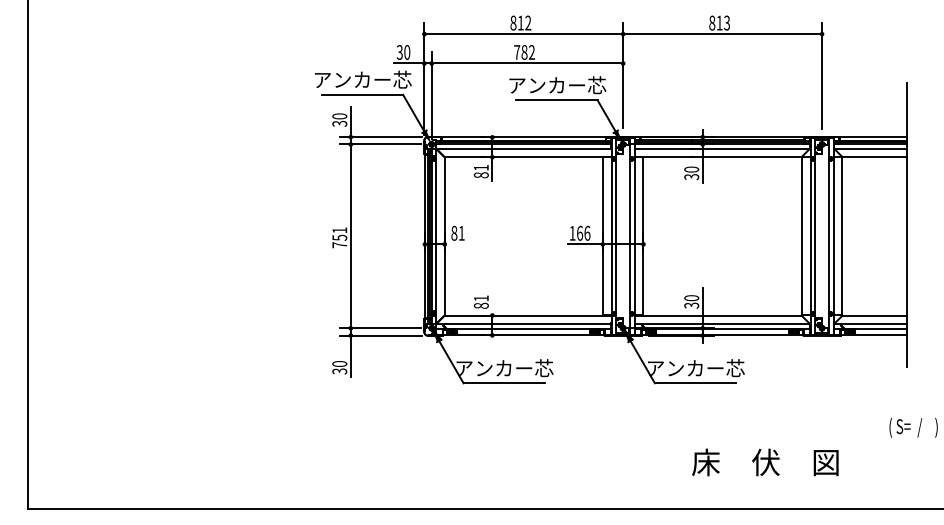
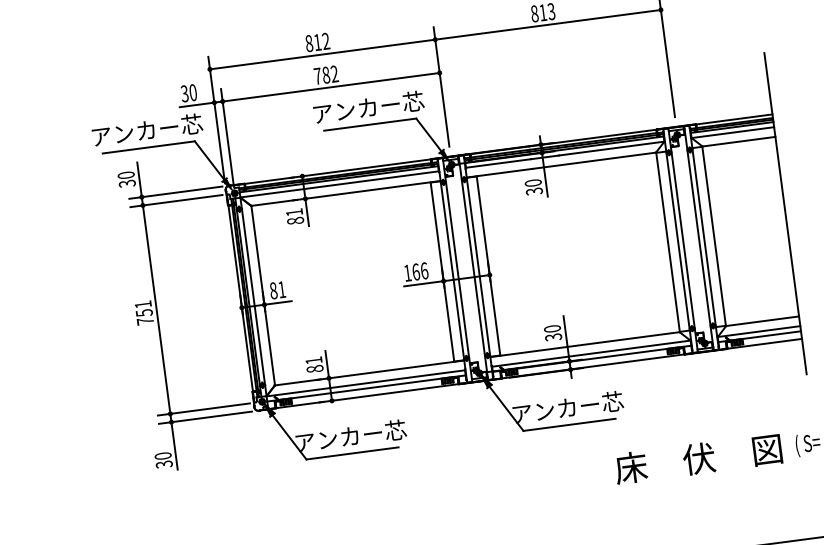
line: (456, 244) -> (277, 303), added
line: (492, 303) -> (327, 364), added
text: (765, 462) -> (698, 458), moved

